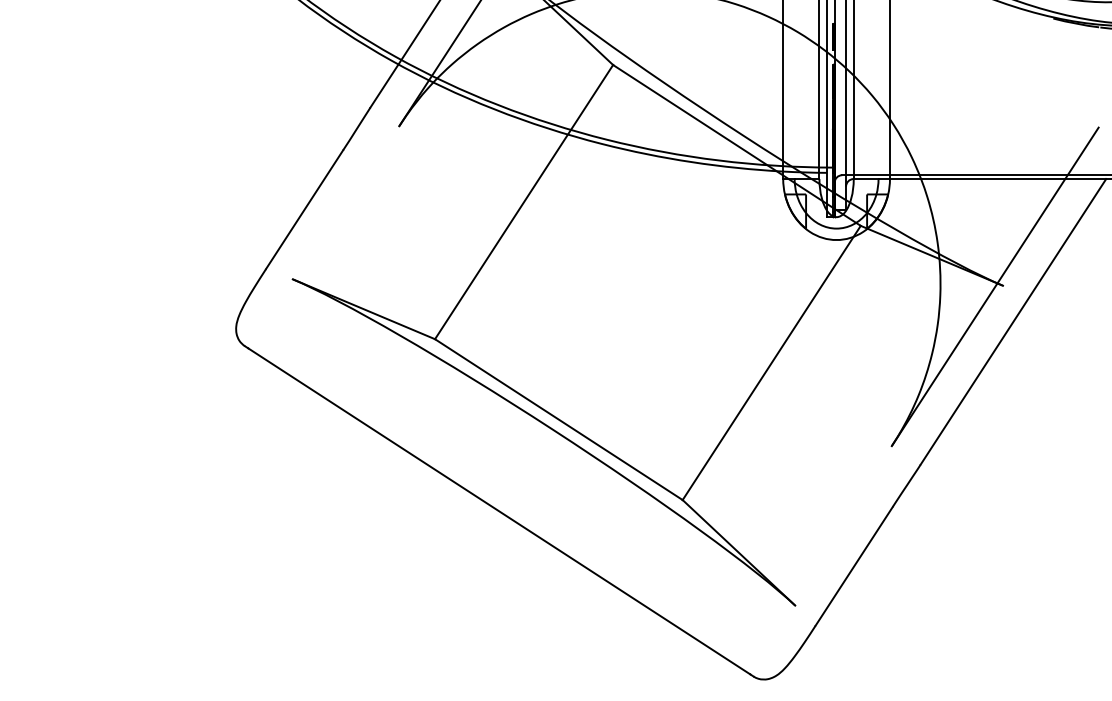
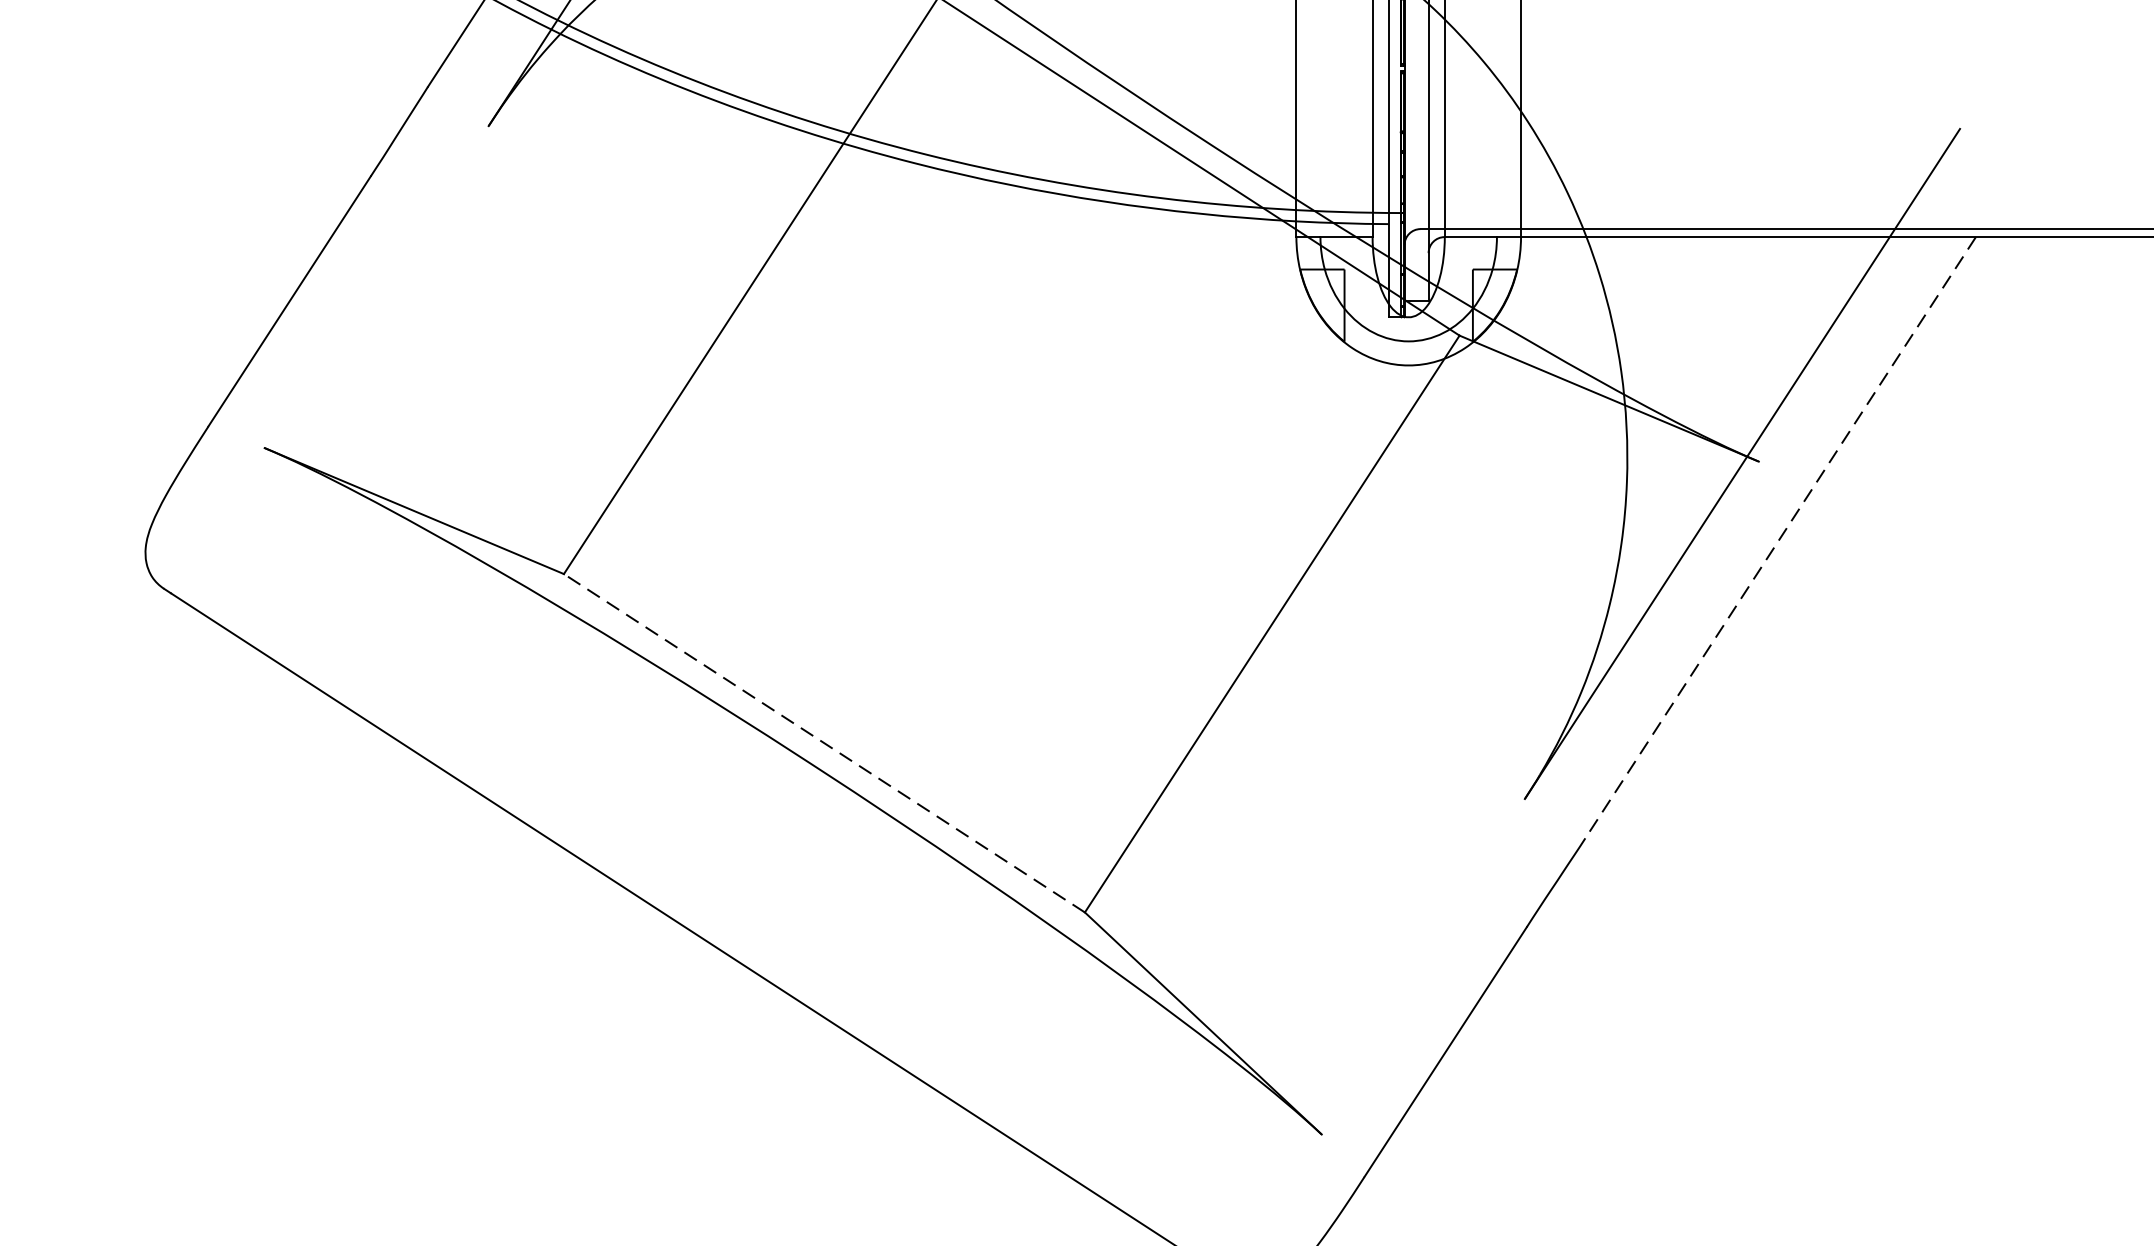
line: (1013, 322) -> (1780, 538), solid -> dashed
line: (558, 419) -> (823, 742), solid -> dashed

